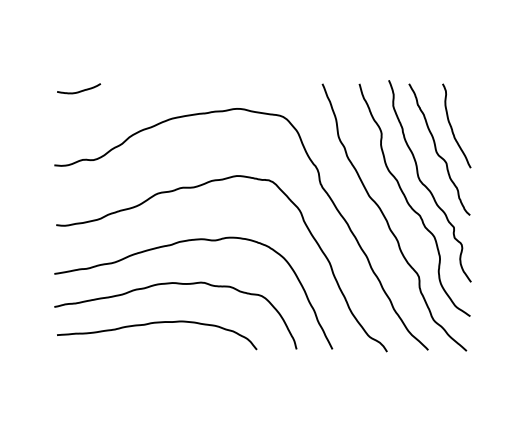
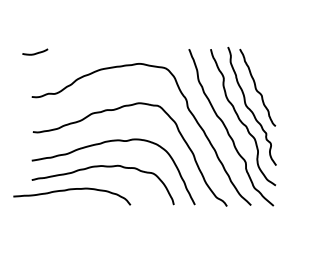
curve: (81, 89) -> (36, 52), moved
curve: (452, 125) -> (265, 73), removed
curve: (157, 324) -> (72, 190), moved

